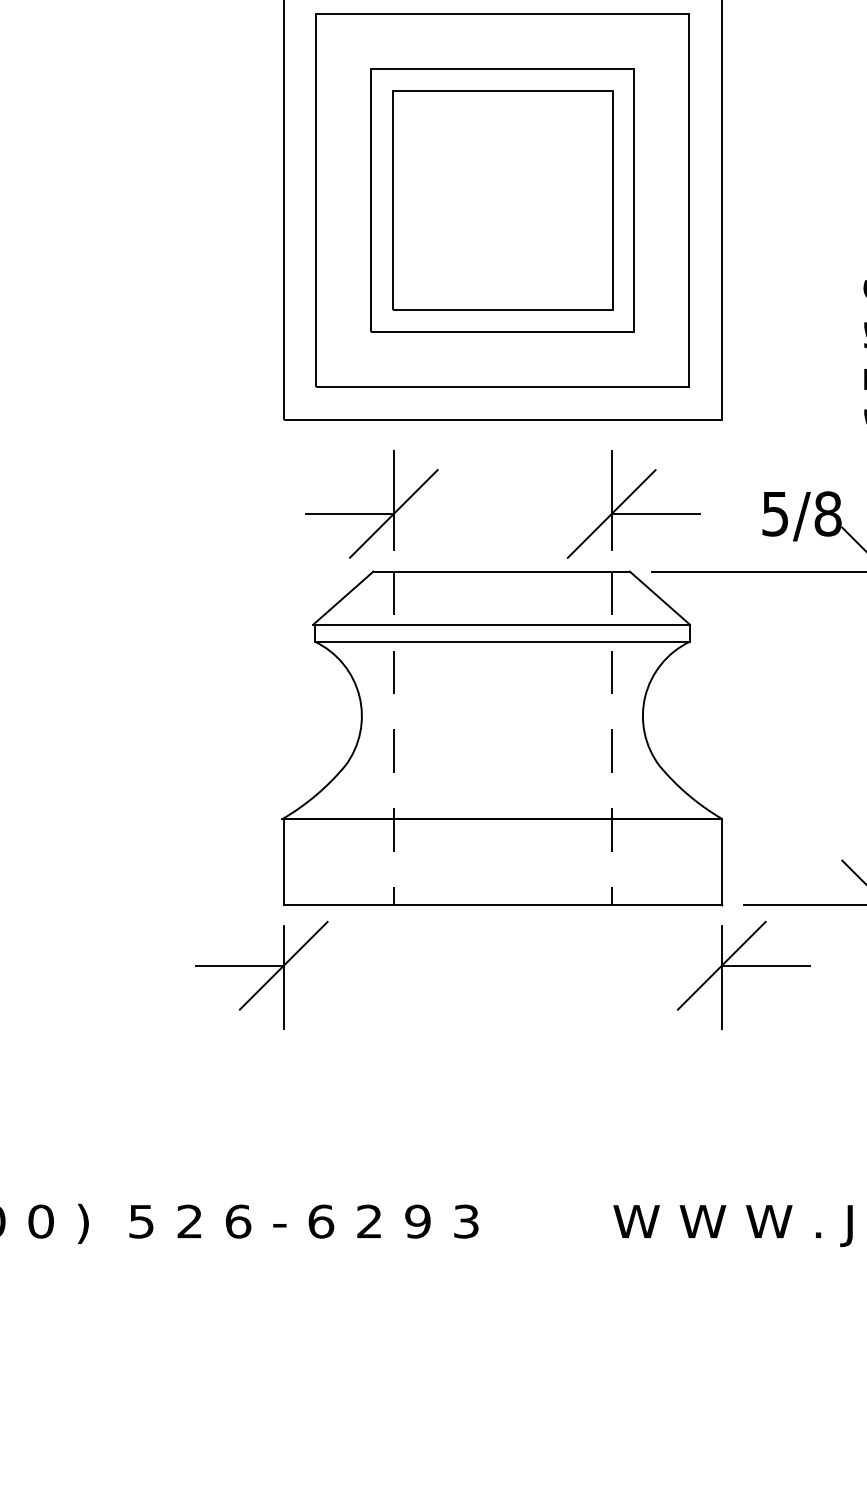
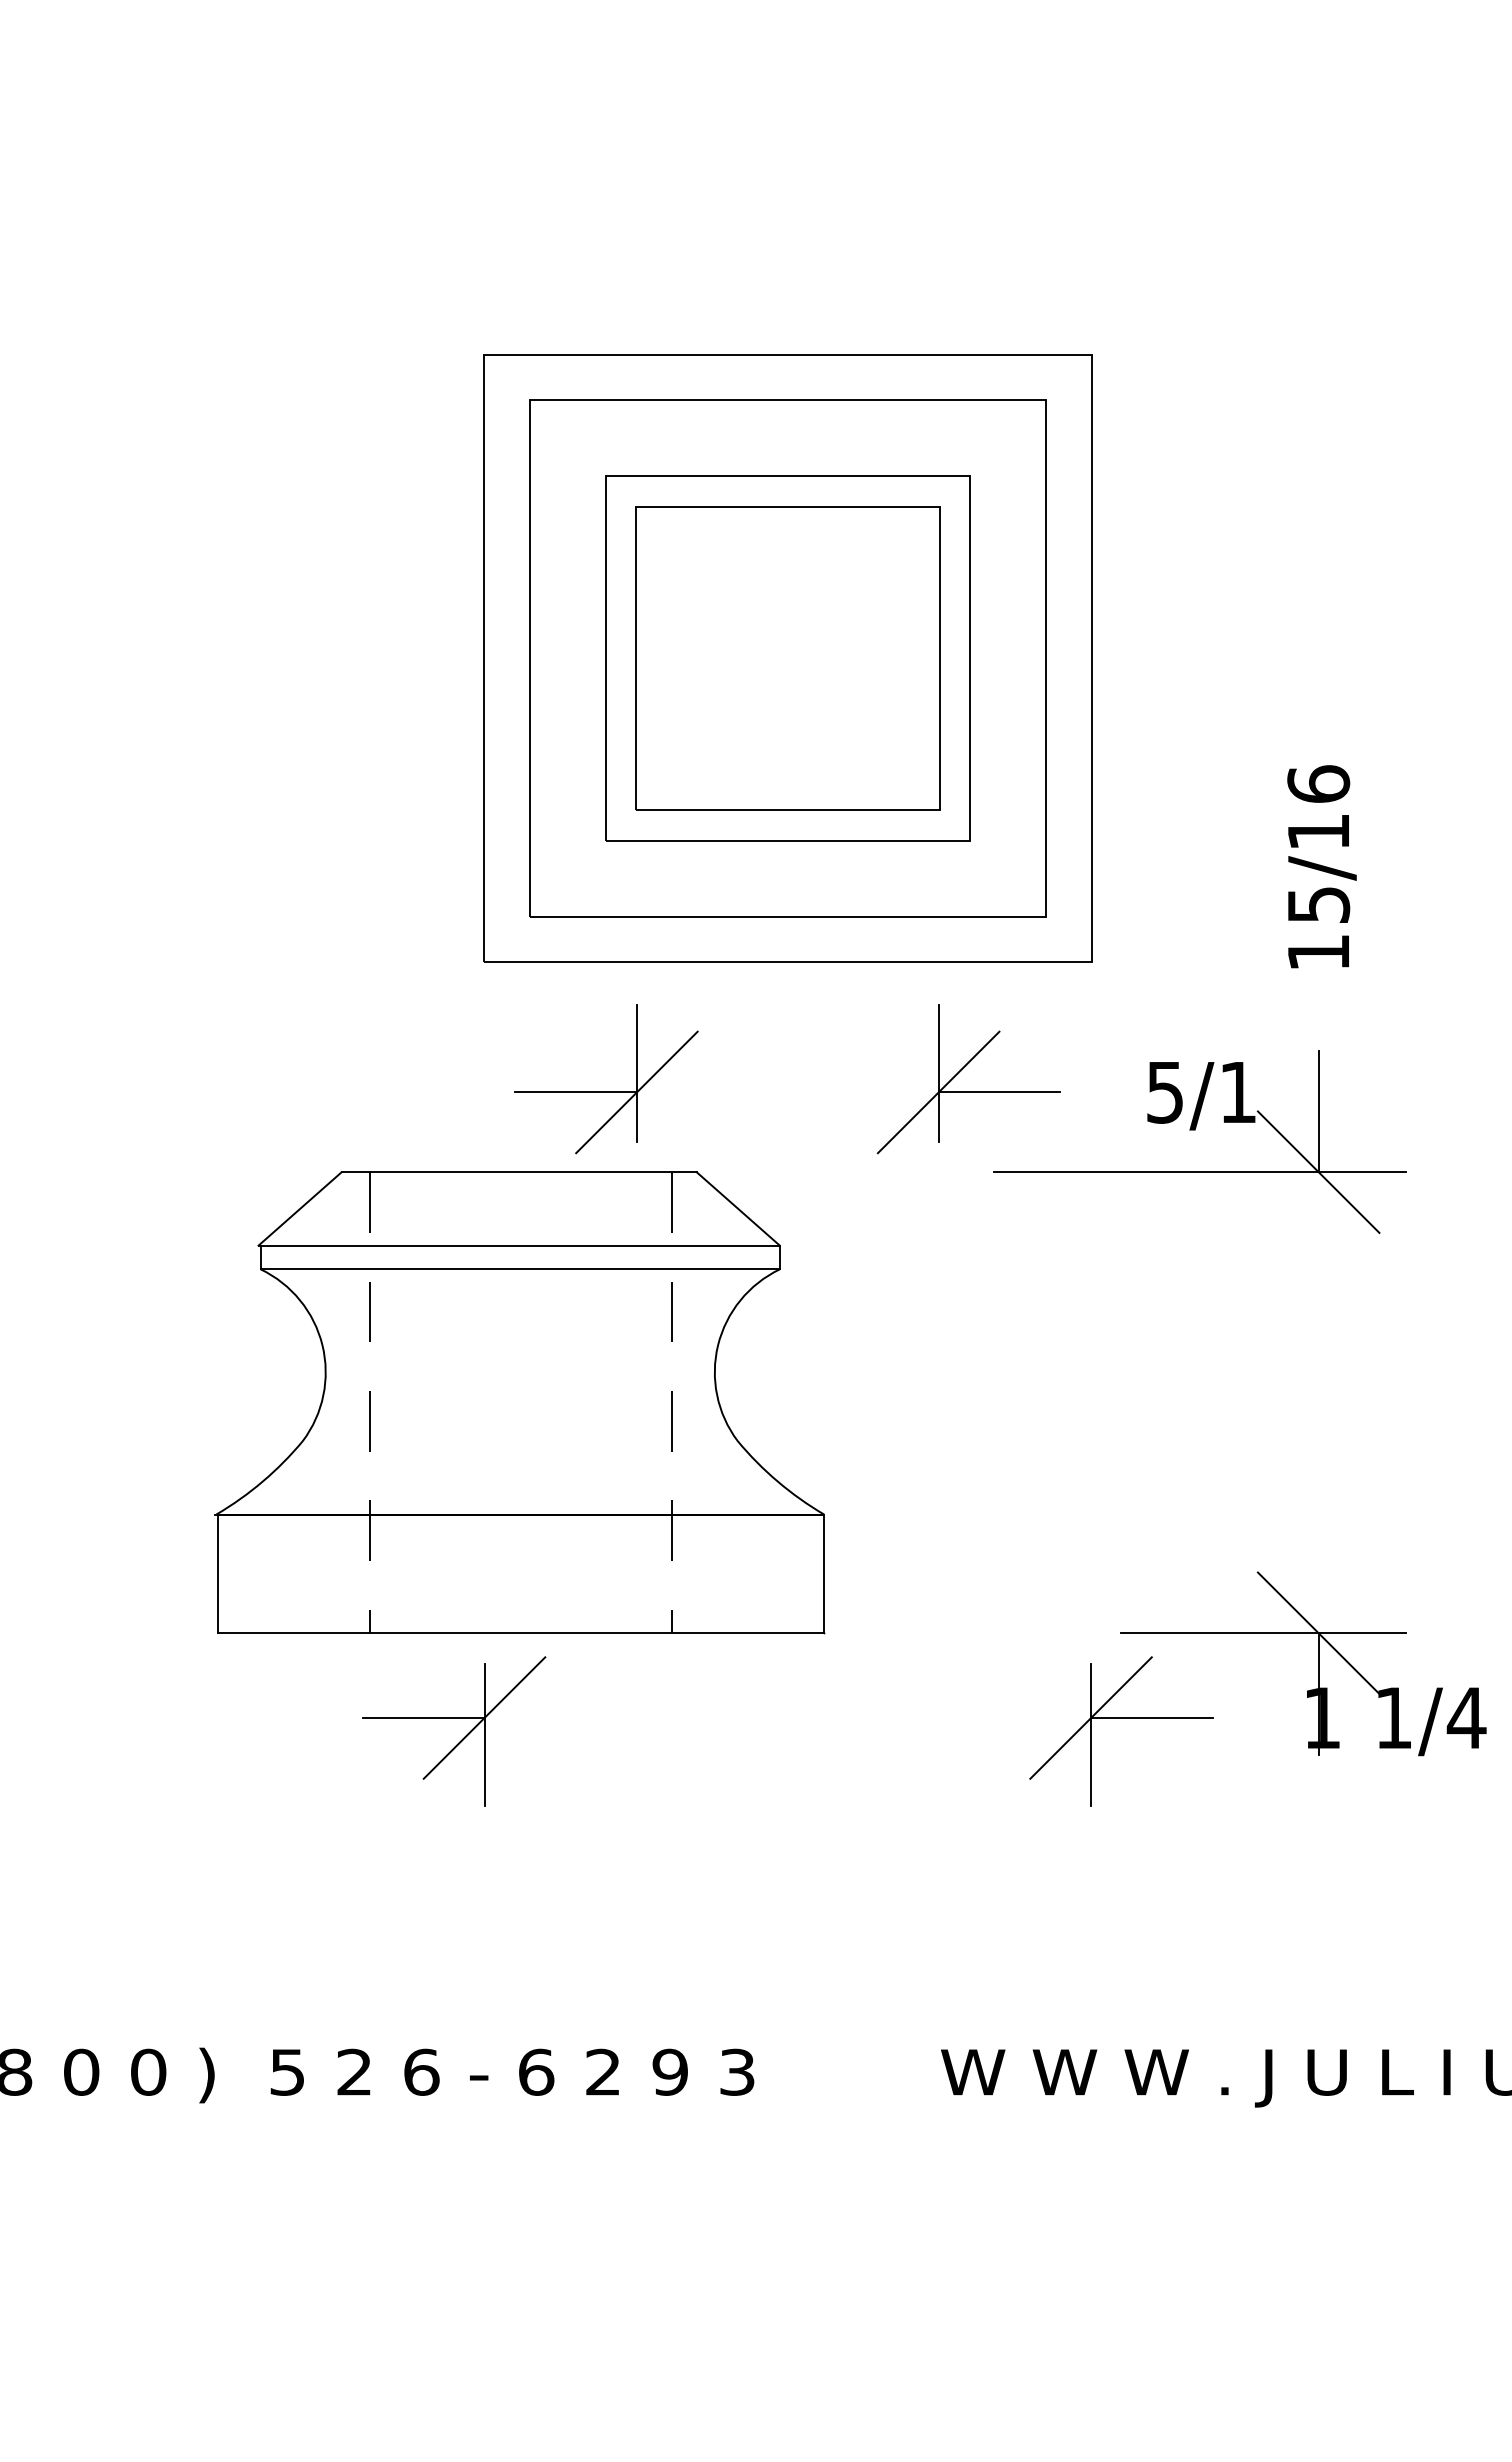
text: (828, 514) -> (1238, 1092), 5/8 -> 5/1
part: (501, 737) -> (519, 1402), moved

